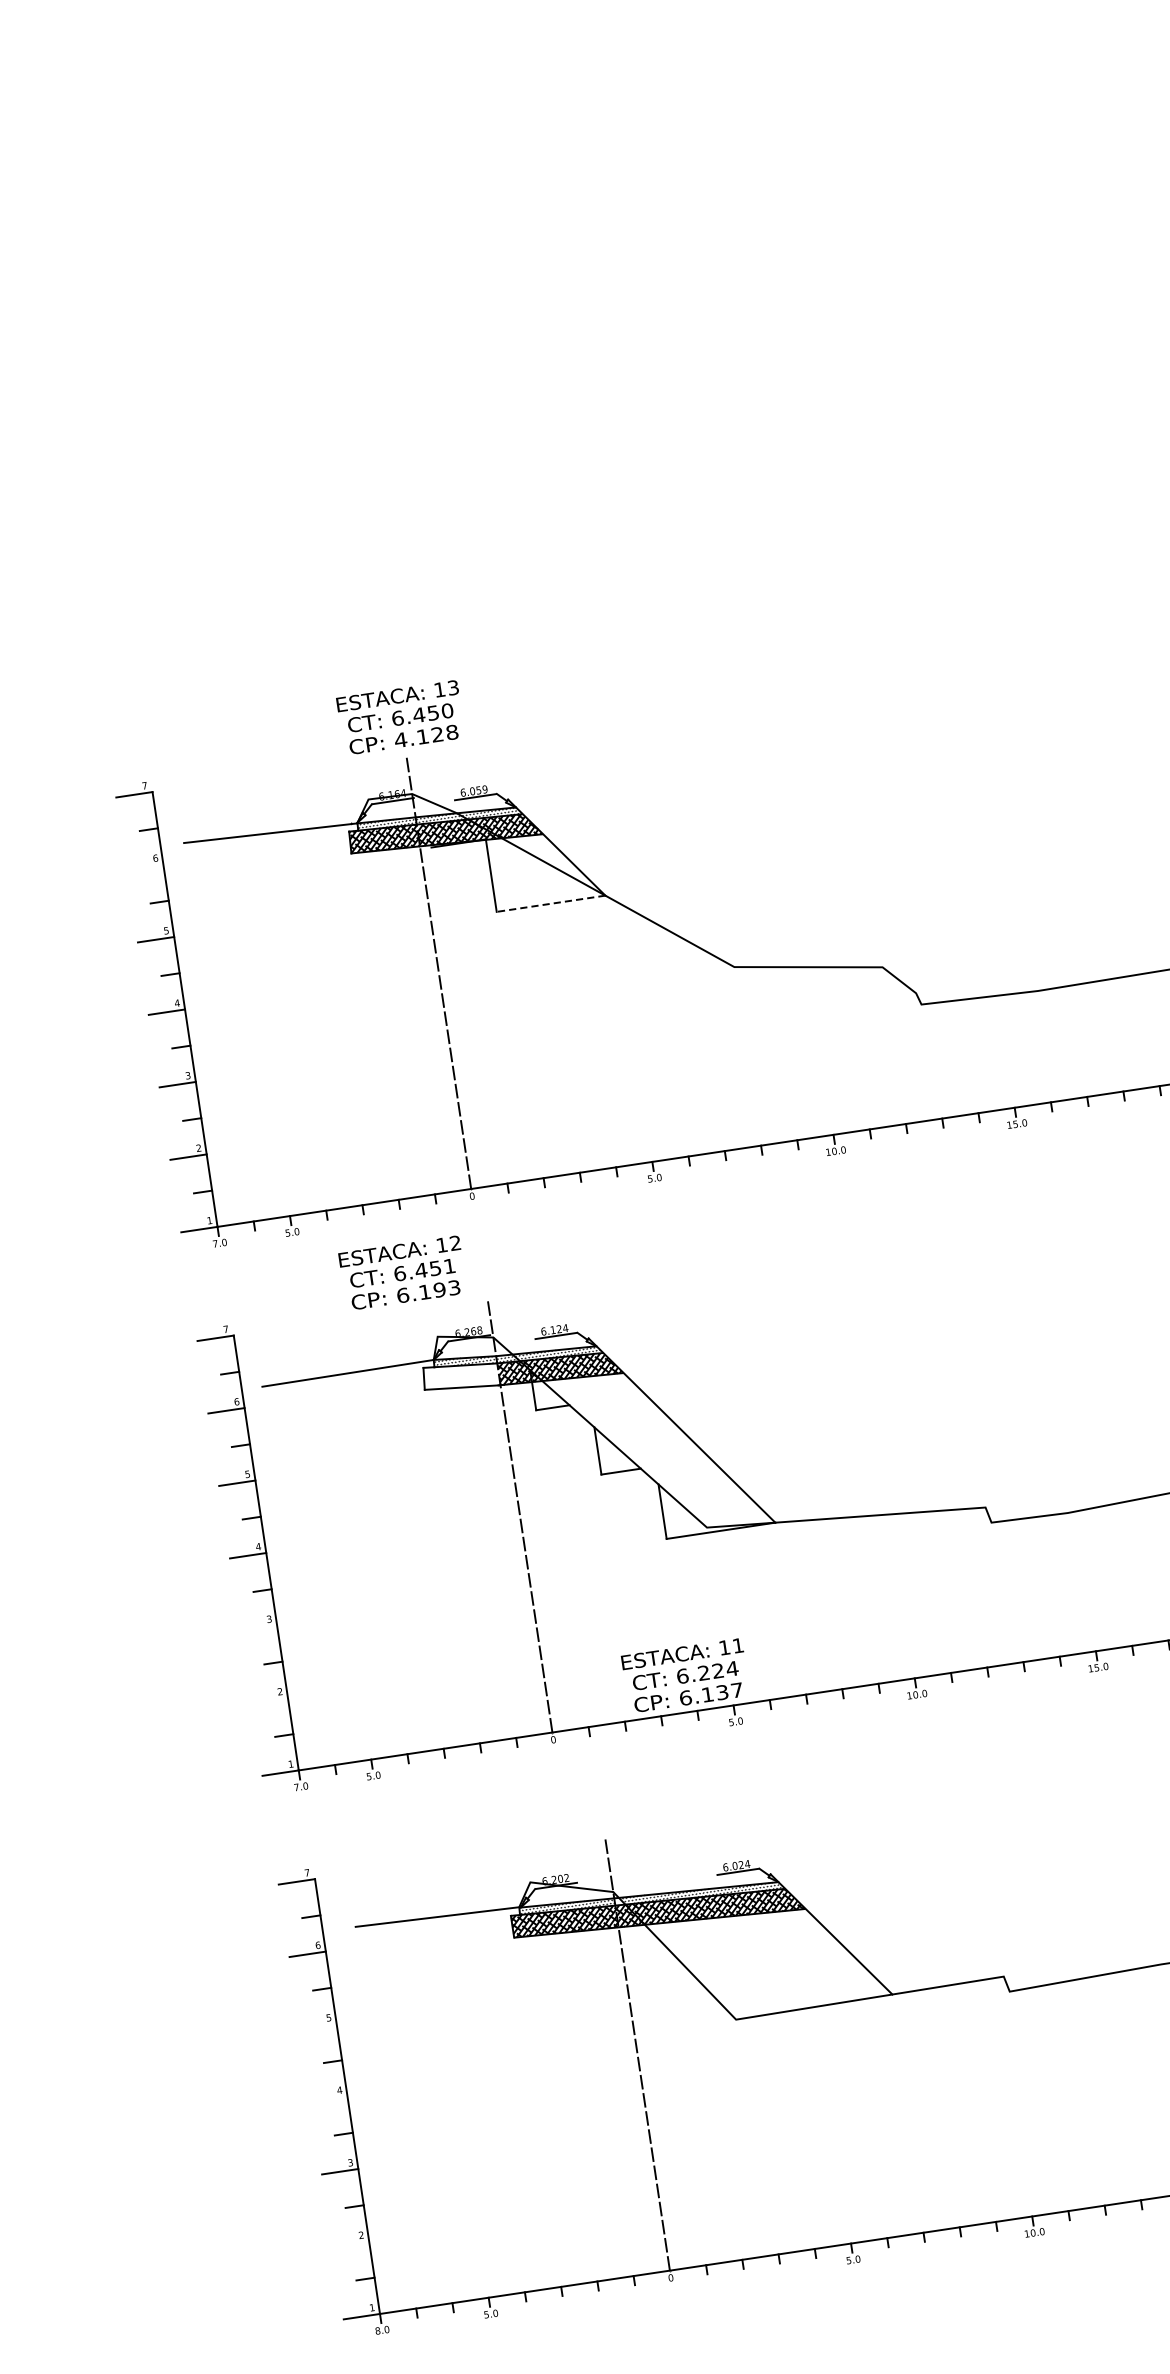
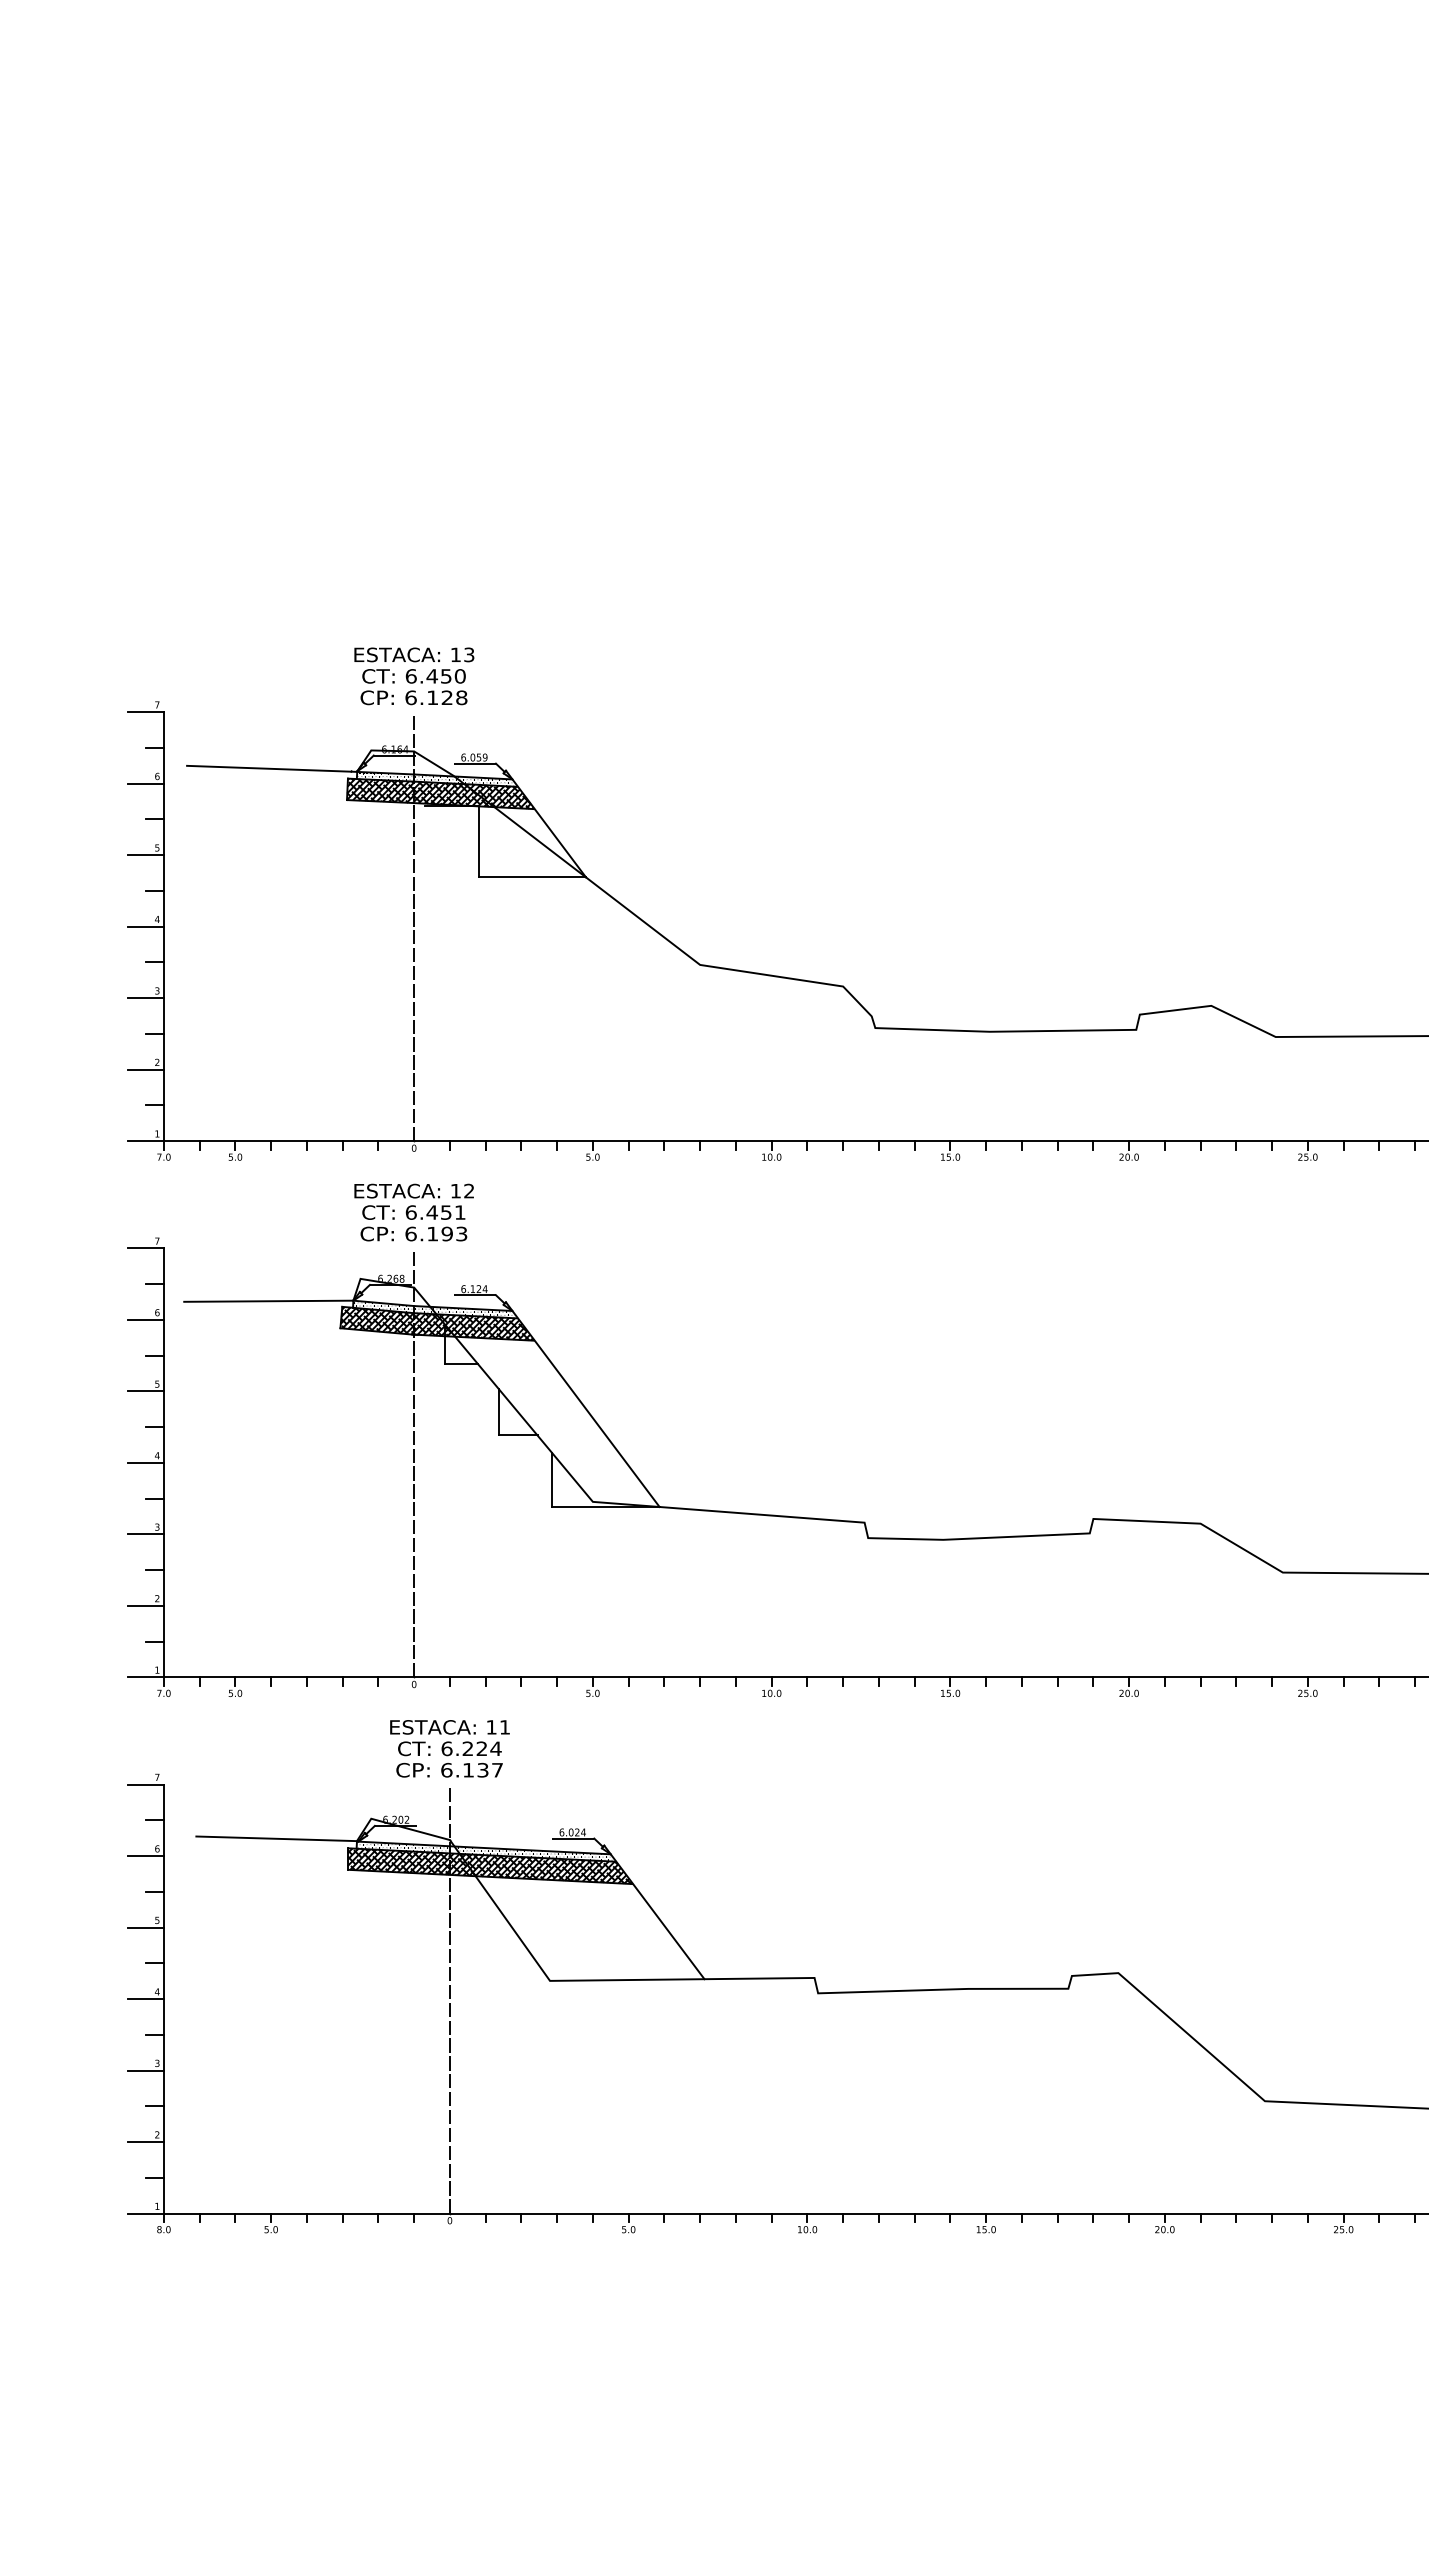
text: (400, 739) -> (410, 697), 4.128 -> 6.128
line: (144, 867) -> (145, 783), added
line: (551, 903) -> (532, 877), dashed -> solid
text: (402, 1273) -> (413, 1212), moved
hatch: (461, 1376) -> (377, 1320), added
line: (258, 1628) -> (145, 1534), added
text: (685, 1675) -> (449, 1748), moved
line: (269, 1700) -> (145, 1605), added
line: (317, 2026) -> (145, 1927), added
line: (328, 2099) -> (145, 1999), added
line: (350, 2244) -> (145, 2142), added

